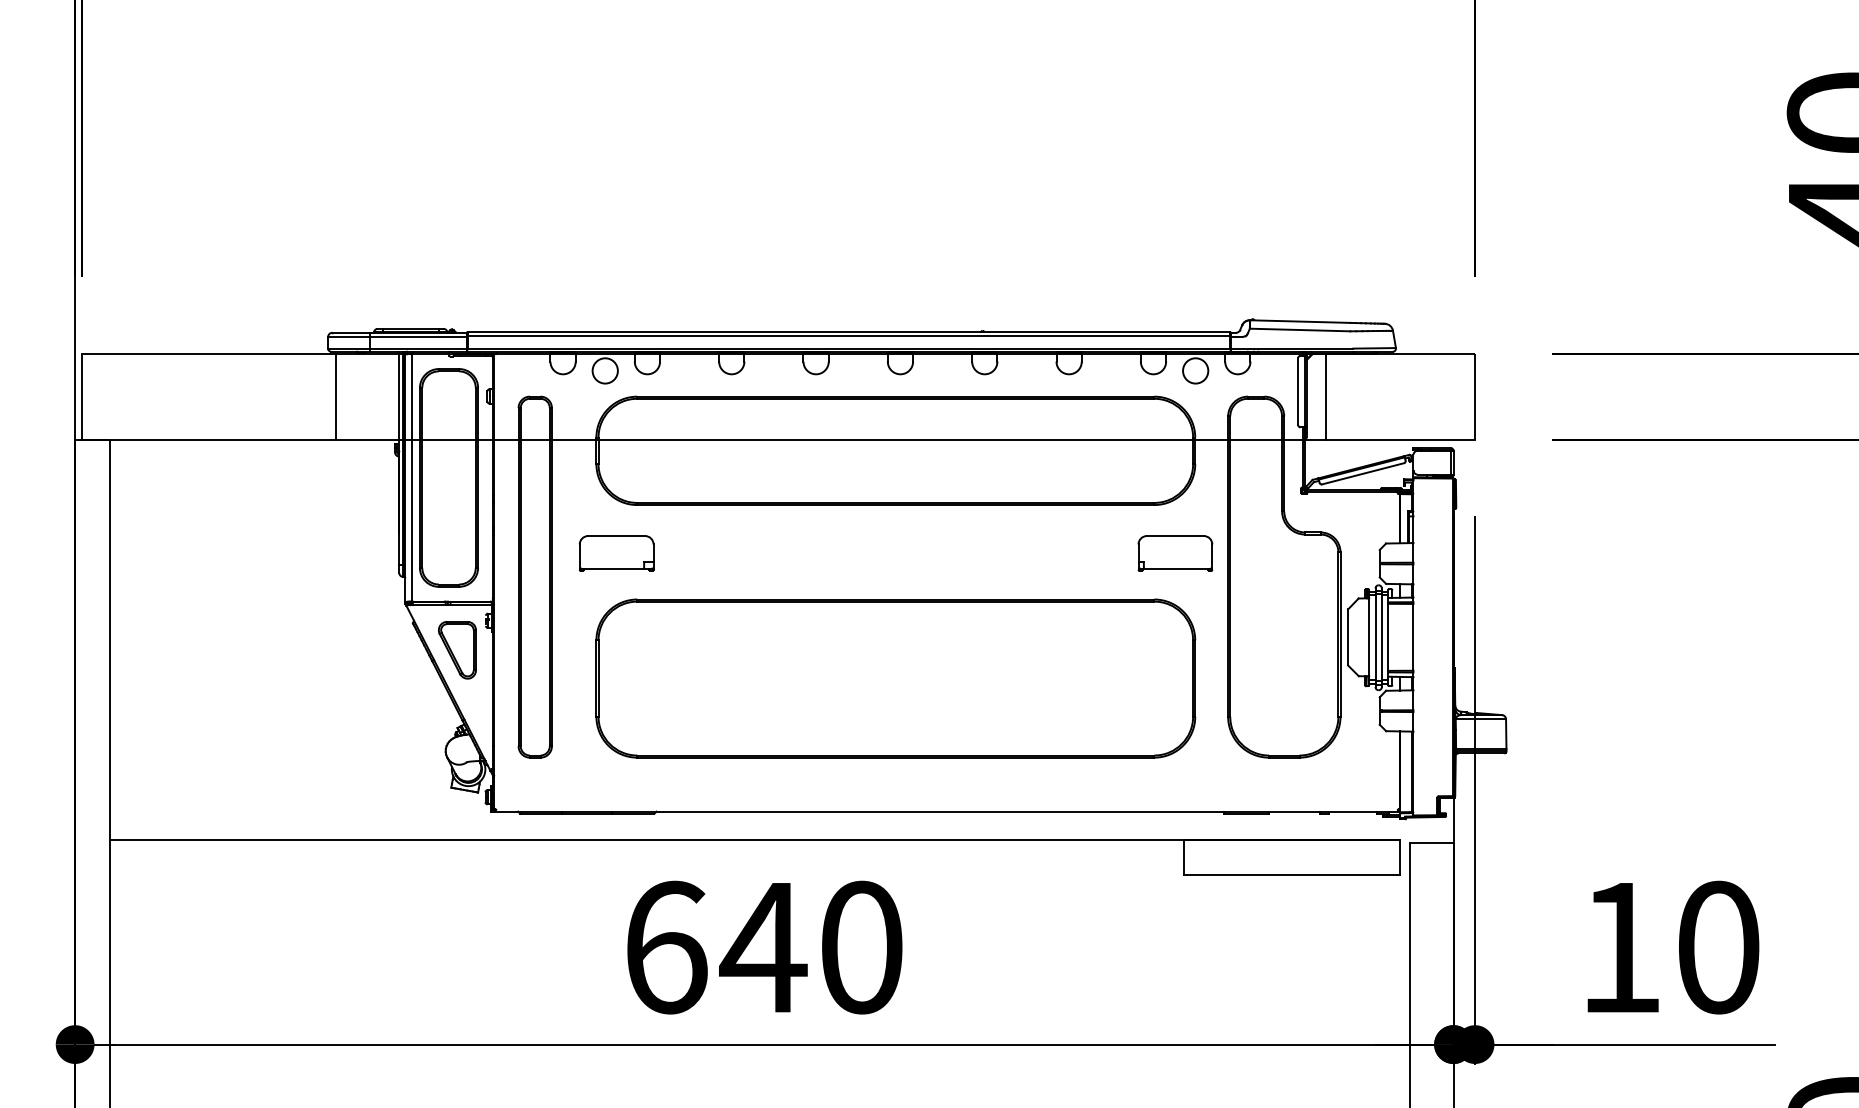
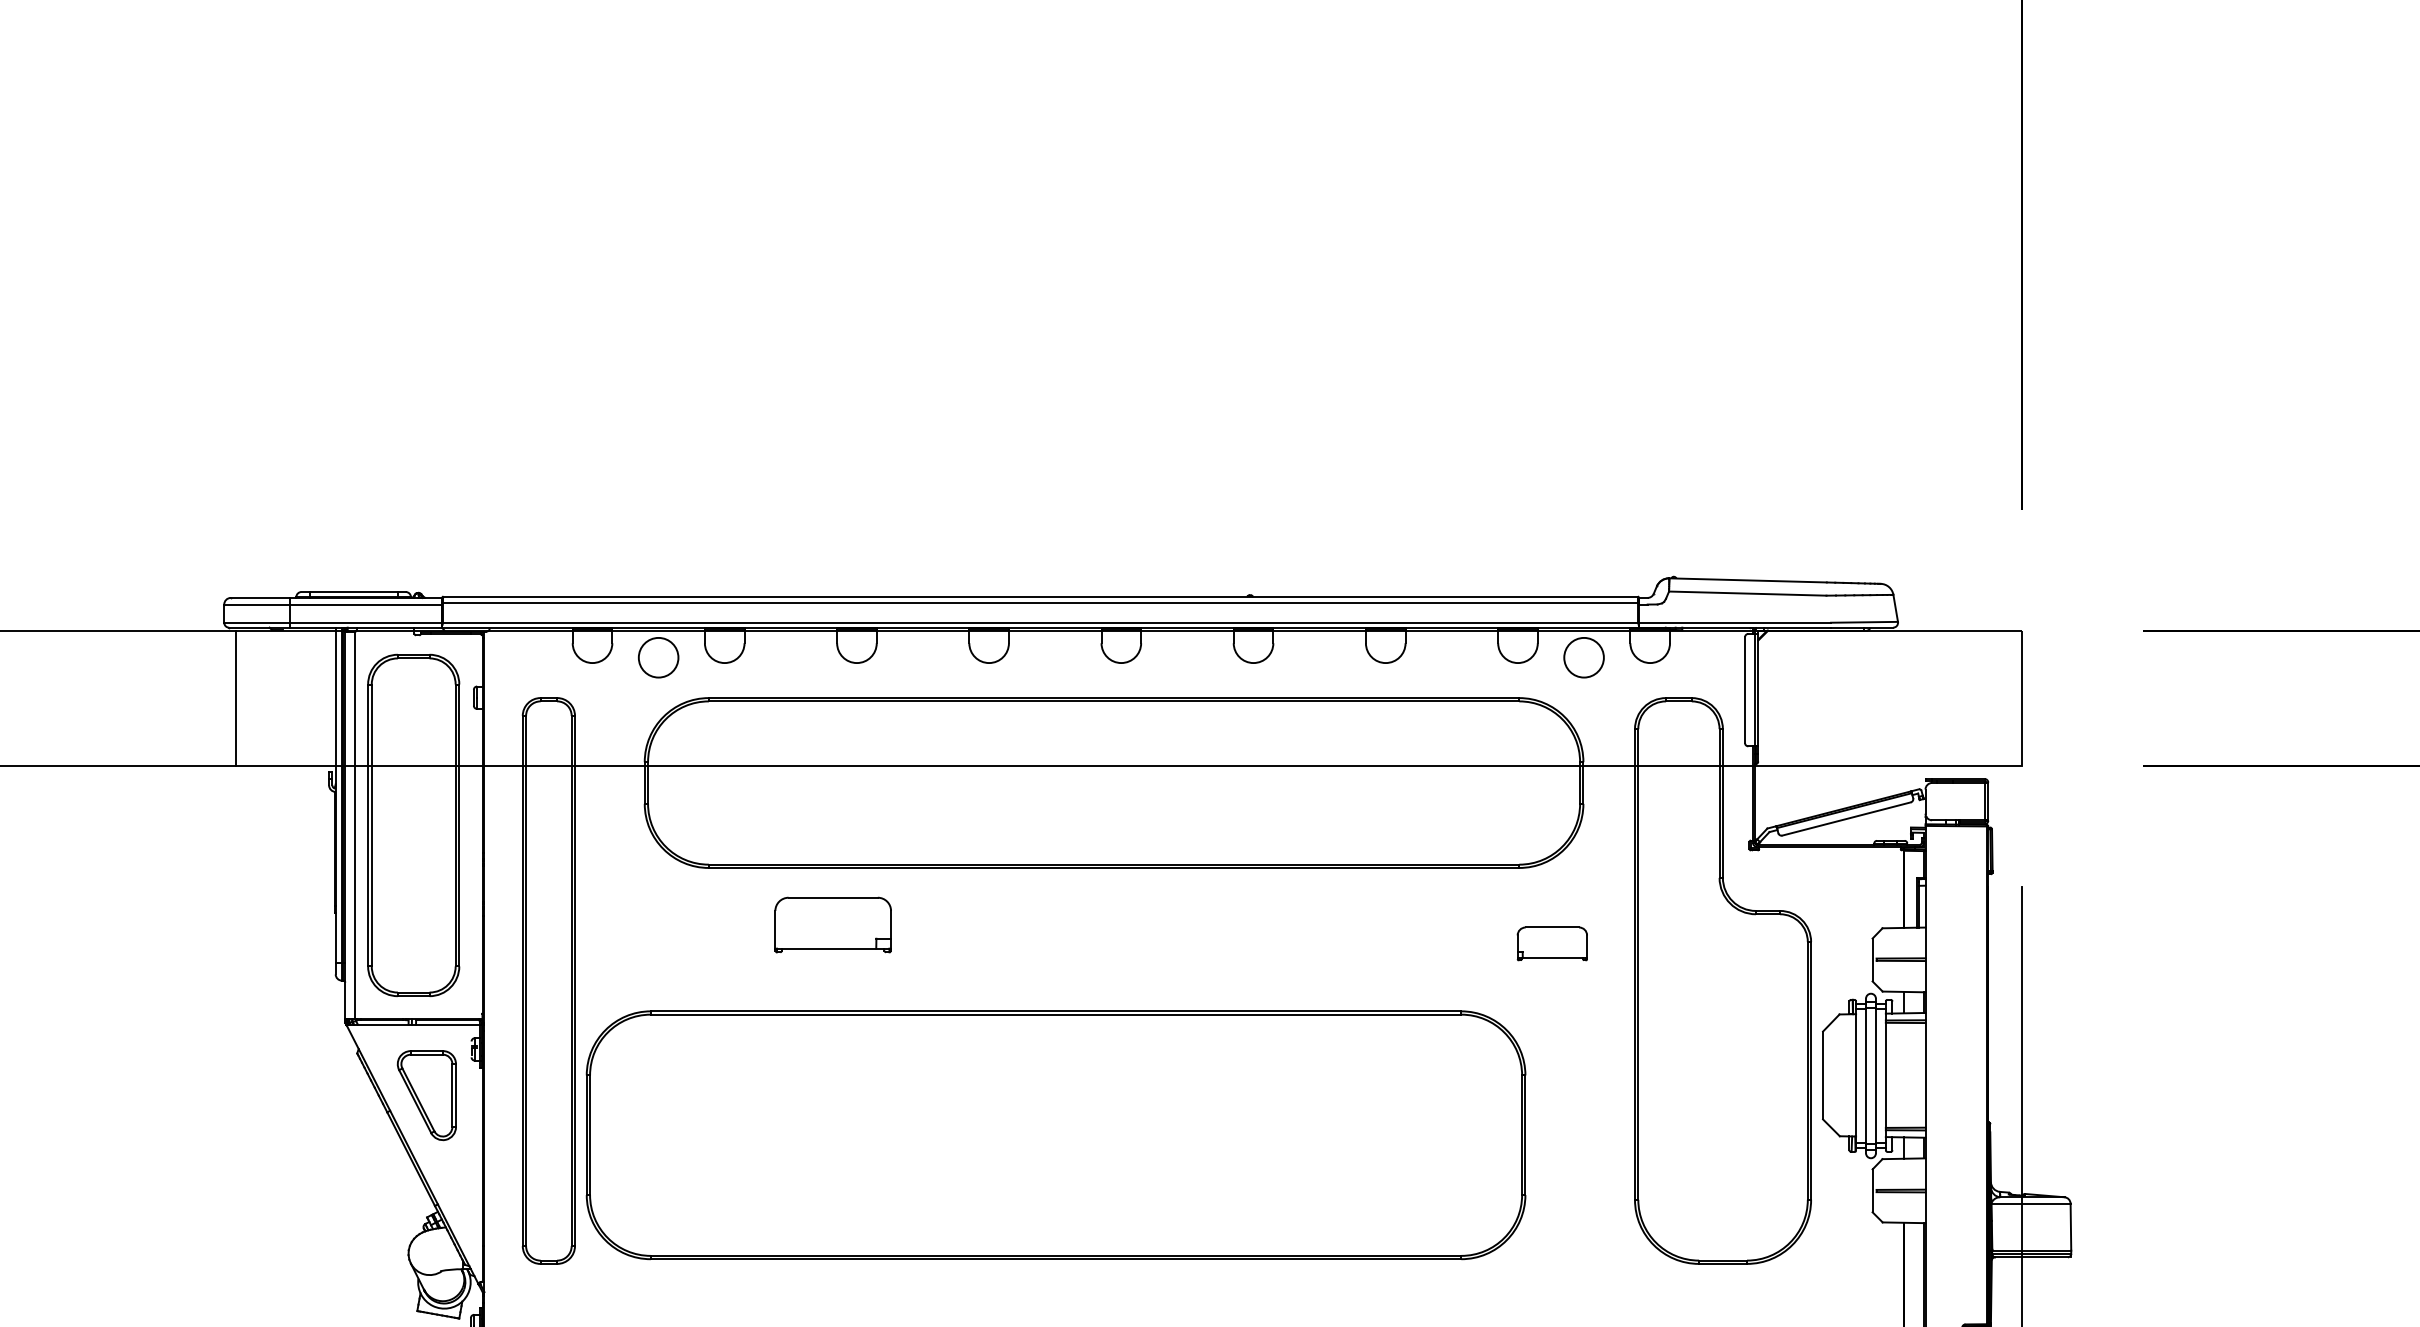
line: (1326, 396) -> (1789, 697), removed
part: (616, 553) -> (832, 925), moved
part: (1175, 553) -> (1552, 943), size x0.6
part: (895, 678) -> (1055, 1135), moved

